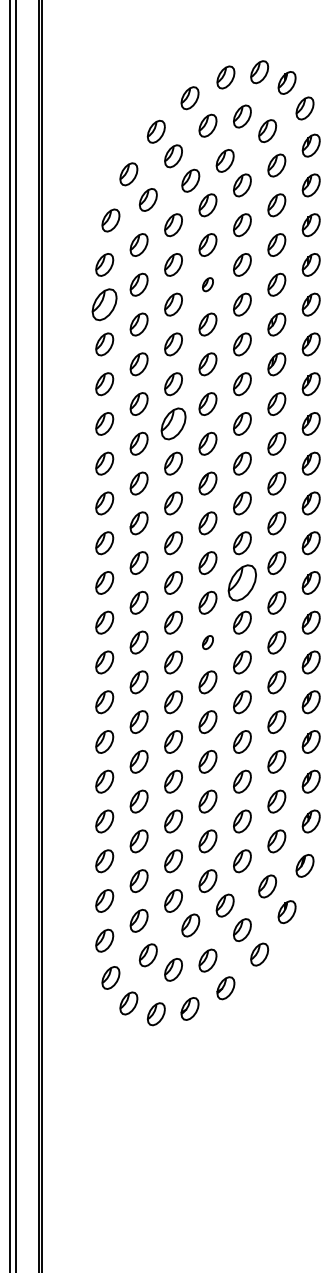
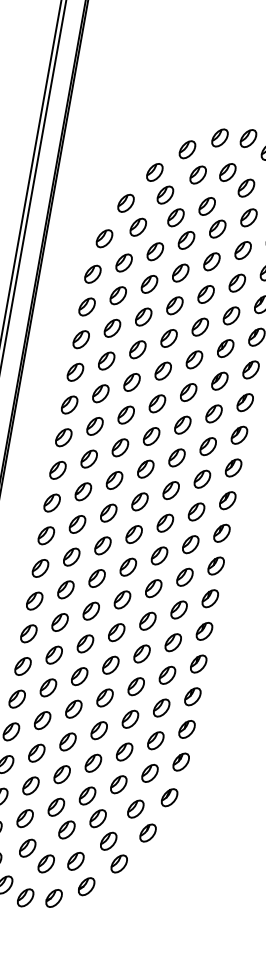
part: (207, 284) -> (174, 305), size x1.67
part: (104, 304) -> (86, 306), size x0.71
part: (173, 423) -> (126, 414), size x0.71
part: (242, 582) -> (159, 555), size x0.62
part: (207, 642) -> (122, 599), size x1.67

